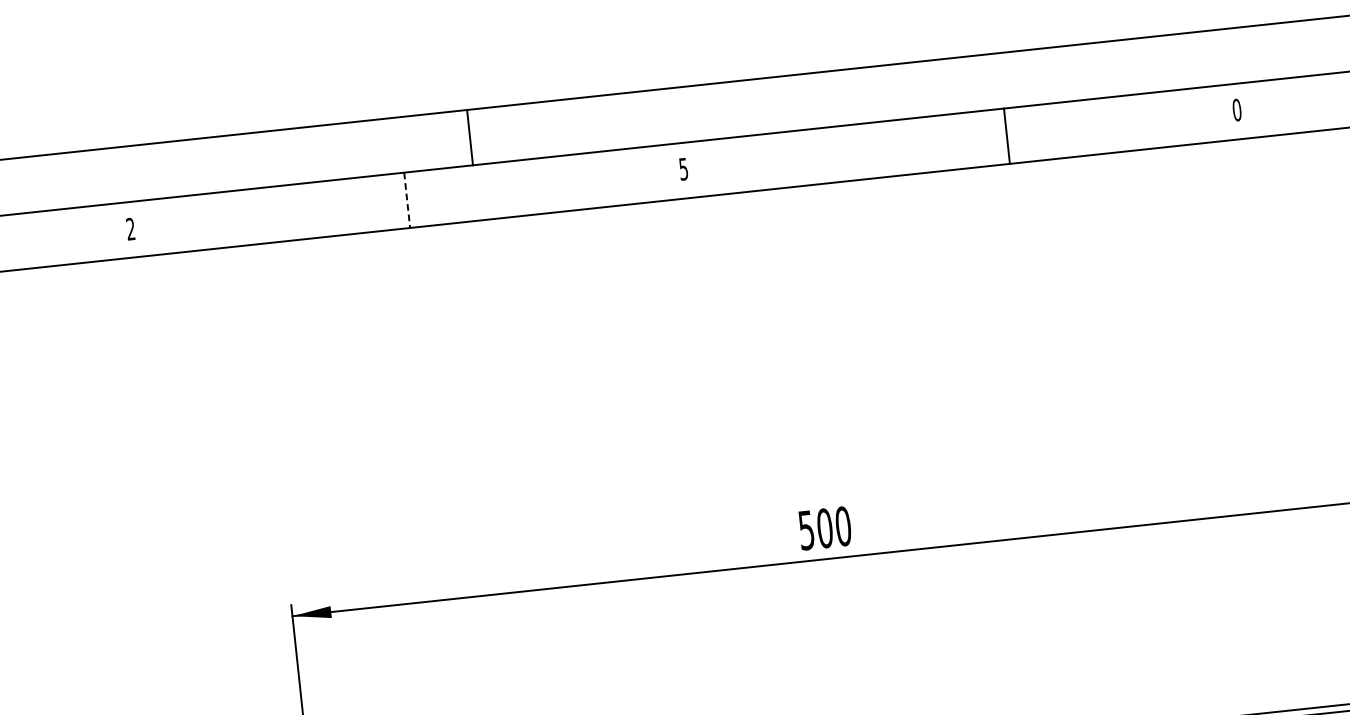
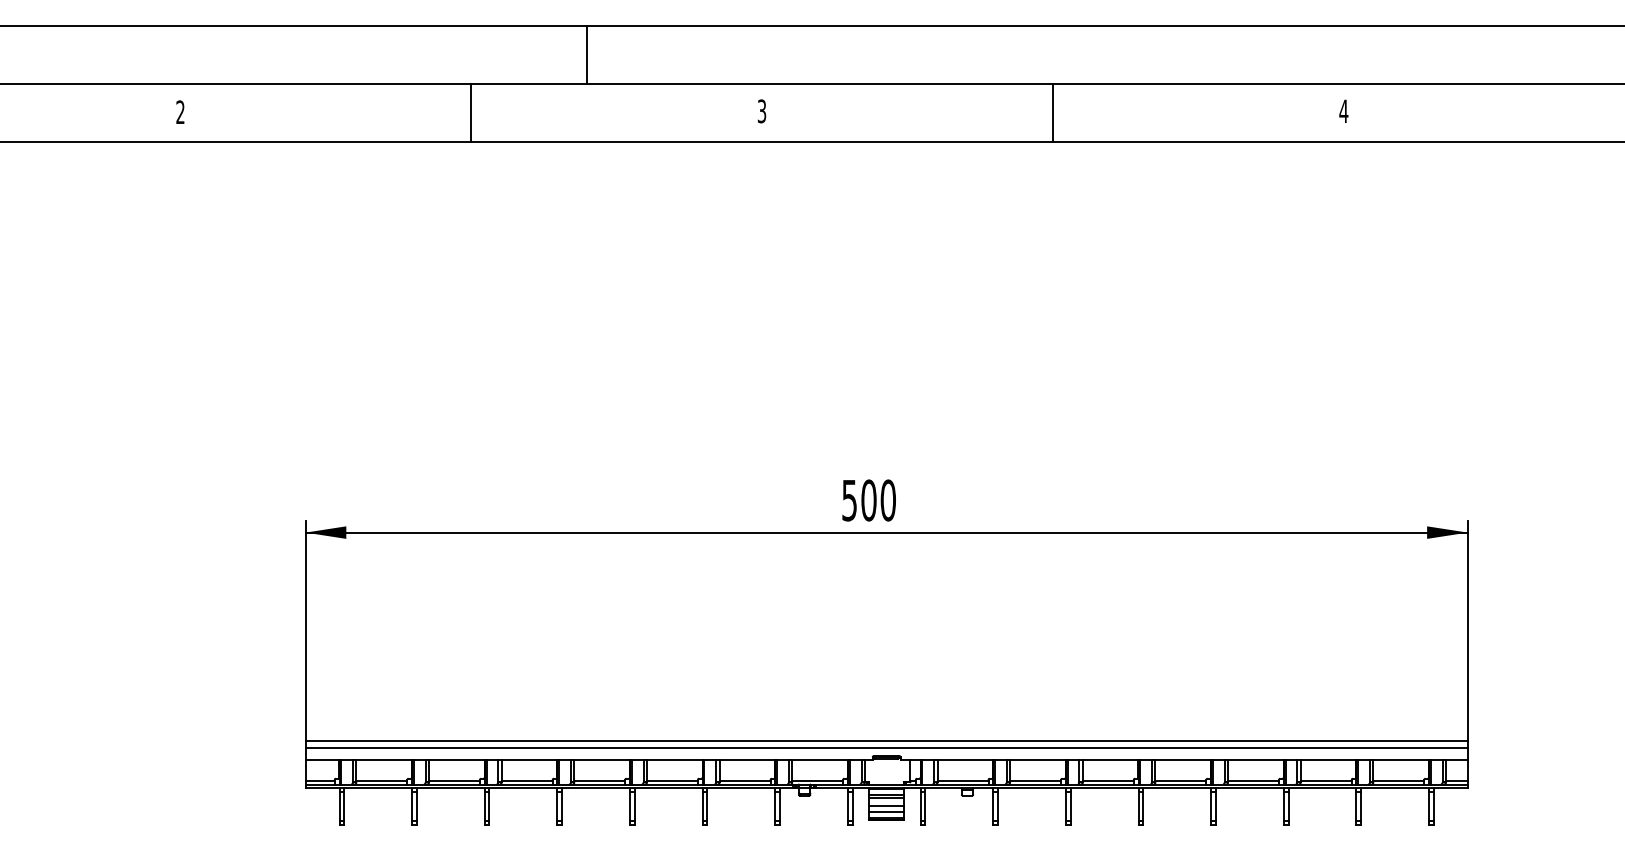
text: (1236, 110) -> (1343, 111), 0 -> 4
line: (1006, 135) -> (1052, 112), moved
line: (470, 137) -> (587, 54), moved
text: (684, 168) -> (762, 110), 5 -> 3
line: (407, 200) -> (471, 113), dashed -> solid

